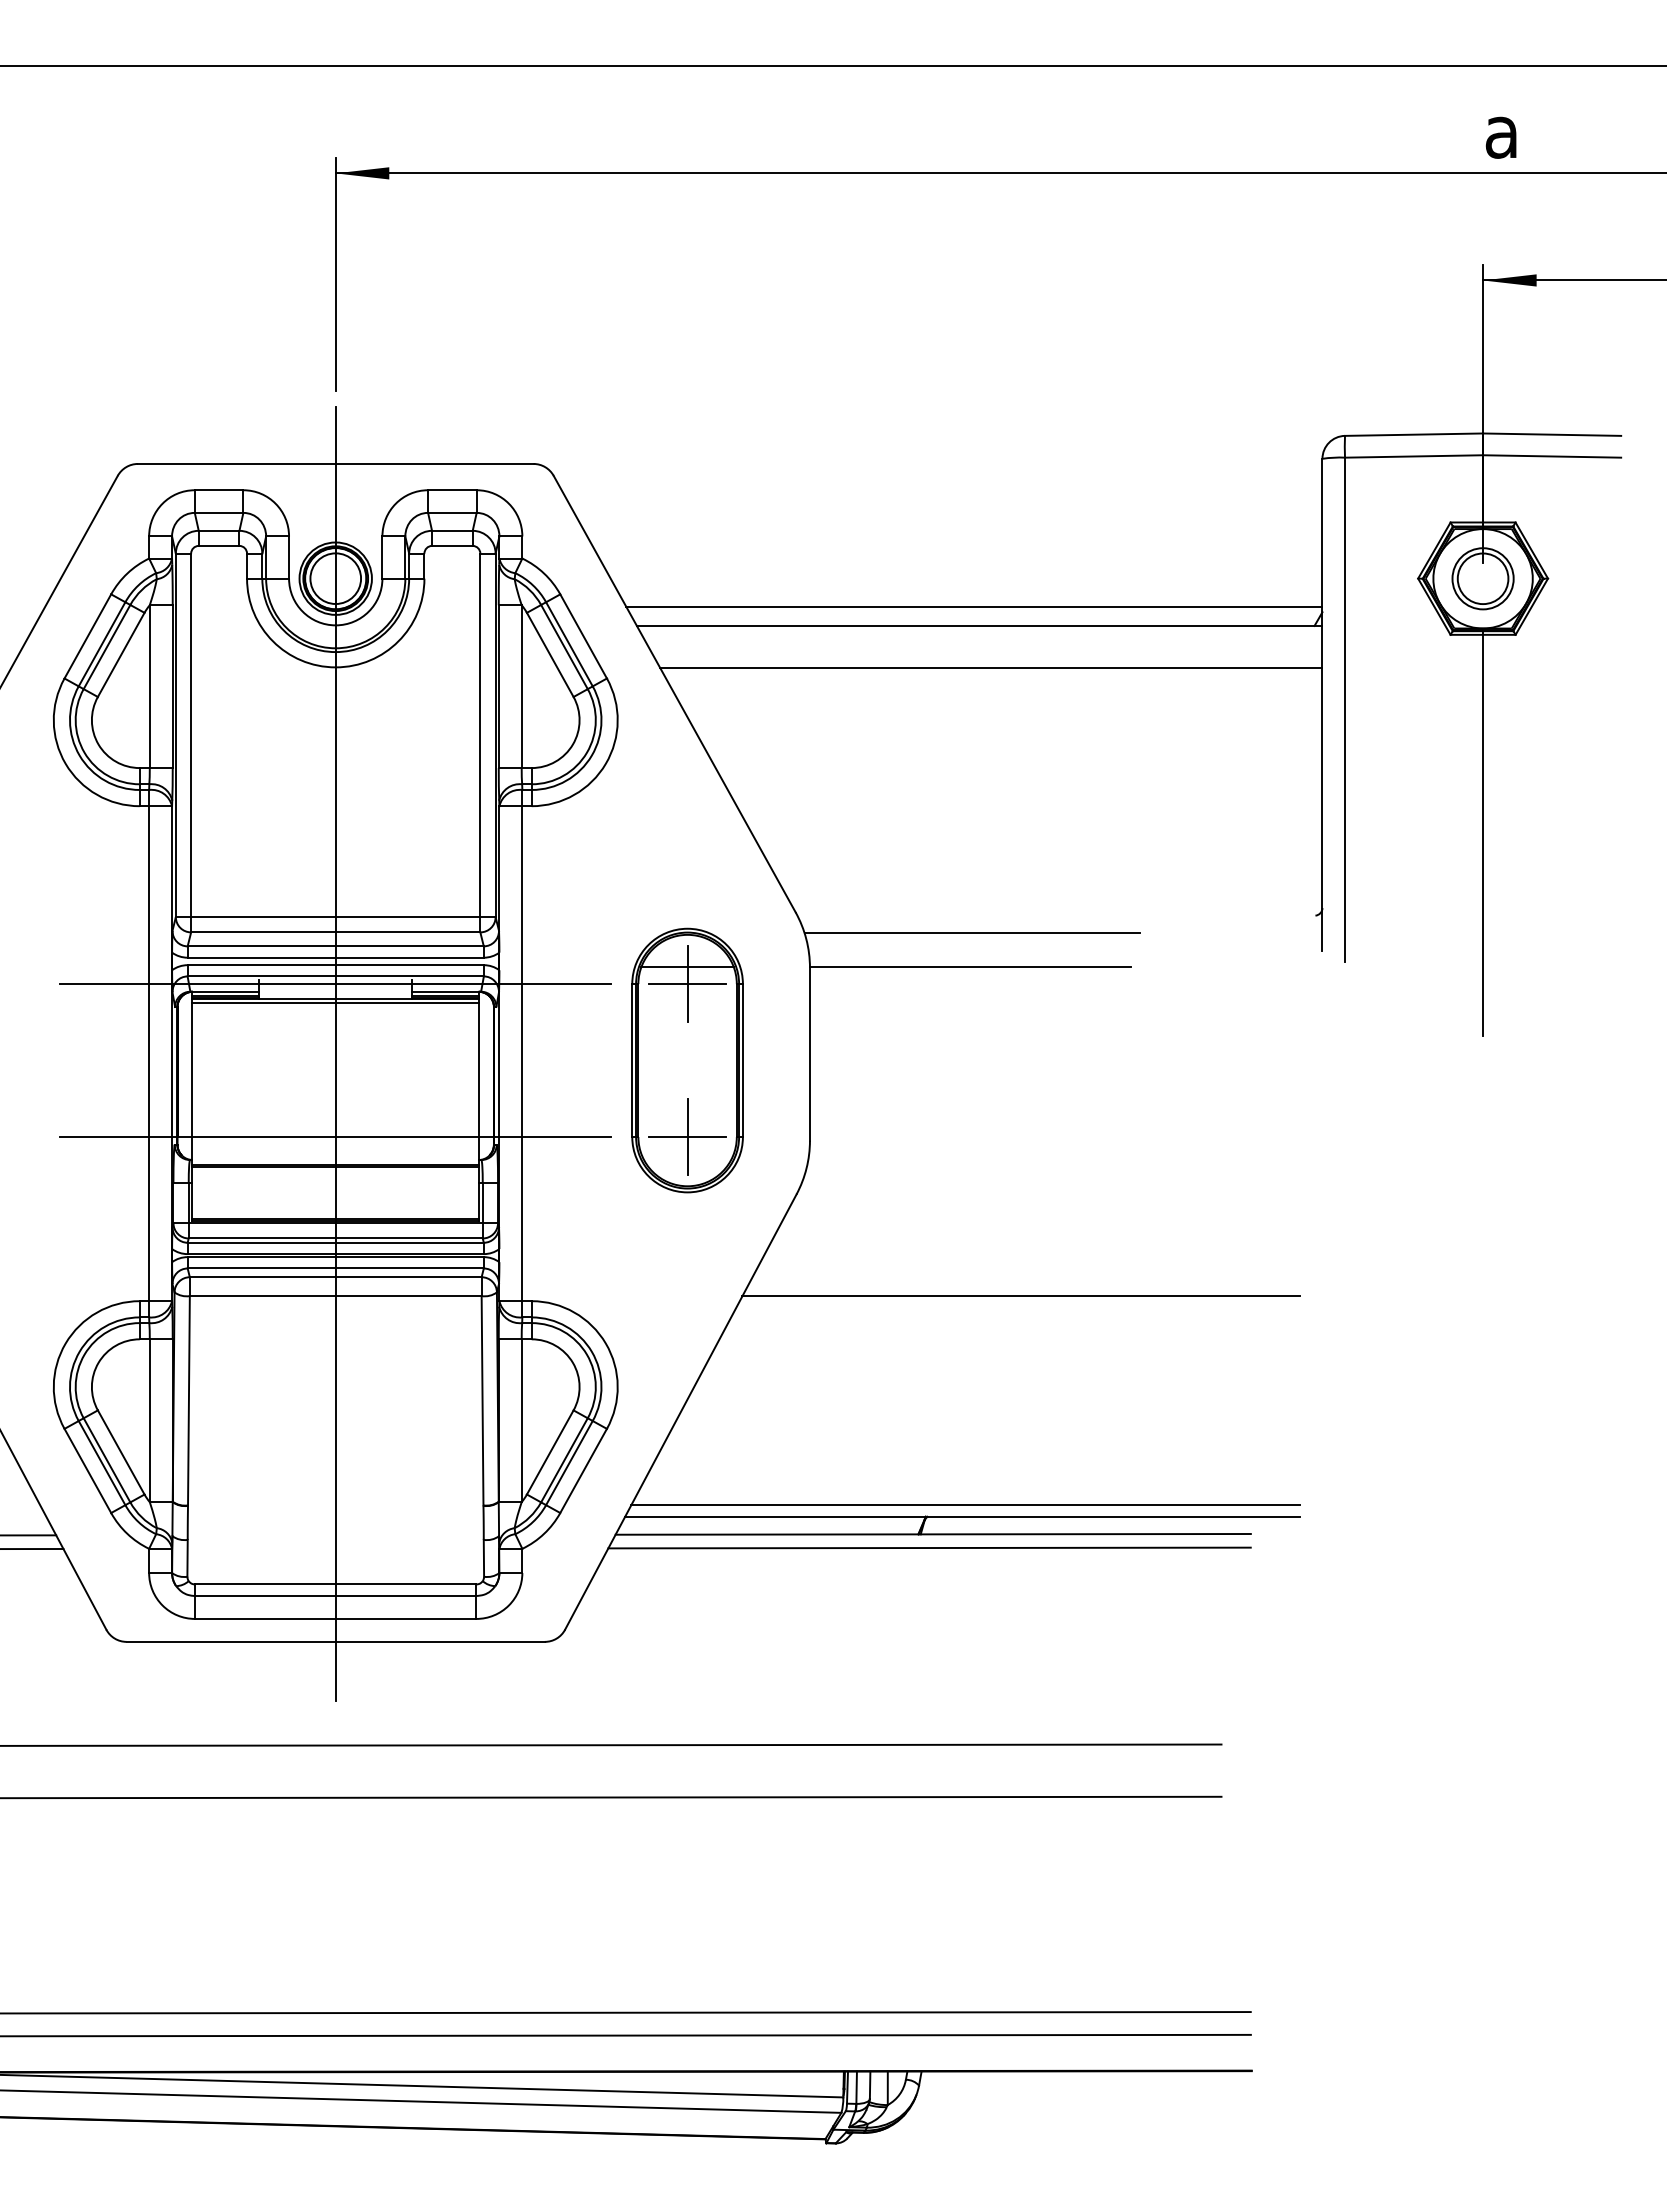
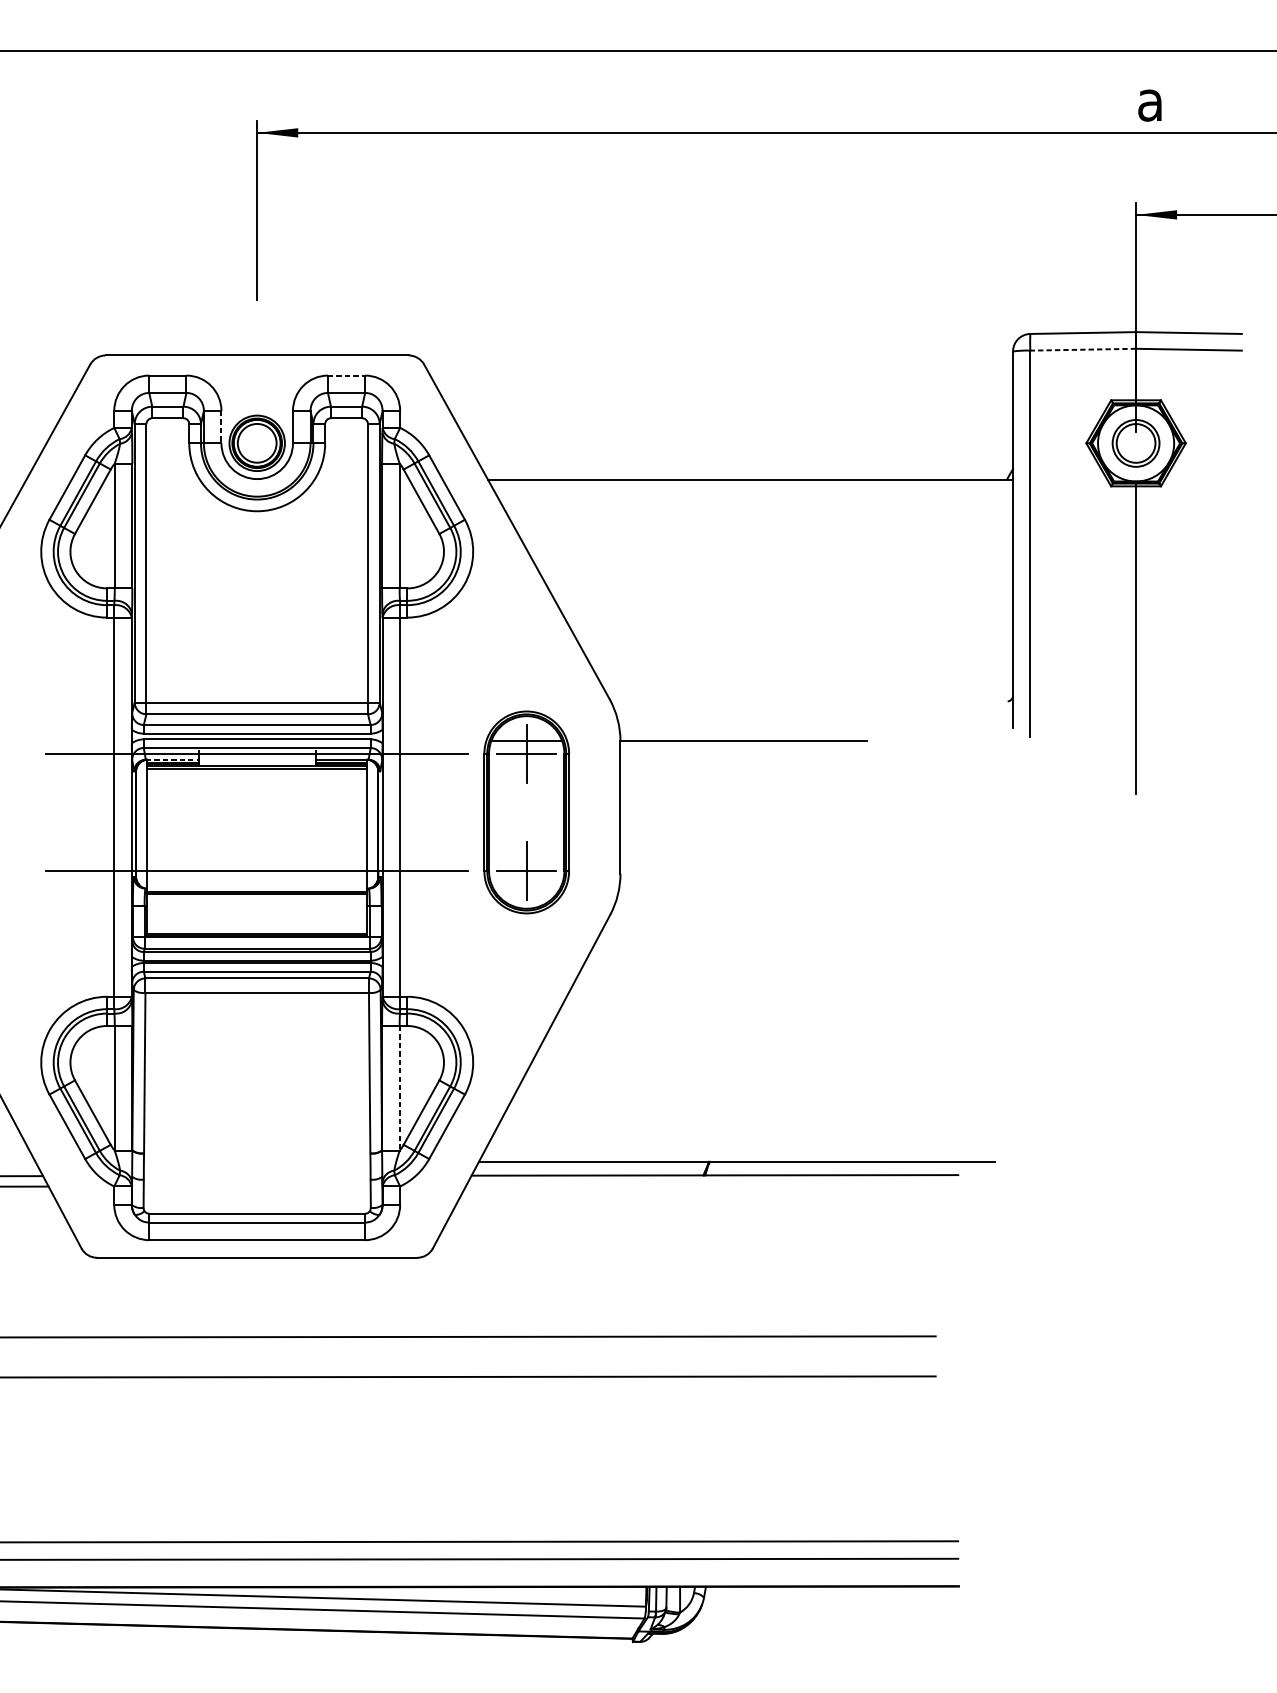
line: (1413, 456) -> (1082, 349), solid -> dashed
line: (452, 490) -> (346, 375), solid -> dashed
line: (289, 558) -> (221, 427), solid -> dashed
line: (974, 607) -> (746, 465), removed
line: (991, 668) -> (759, 512), removed
line: (972, 932) -> (744, 714), removed
line: (225, 991) -> (172, 759), solid -> dashed
line: (335, 1053) -> (257, 807), removed
line: (1020, 1296) -> (781, 993), removed
line: (521, 1421) -> (399, 1088), solid -> dashed
line: (965, 1505) -> (739, 1153), removed
line: (929, 1547) -> (712, 1185), removed

